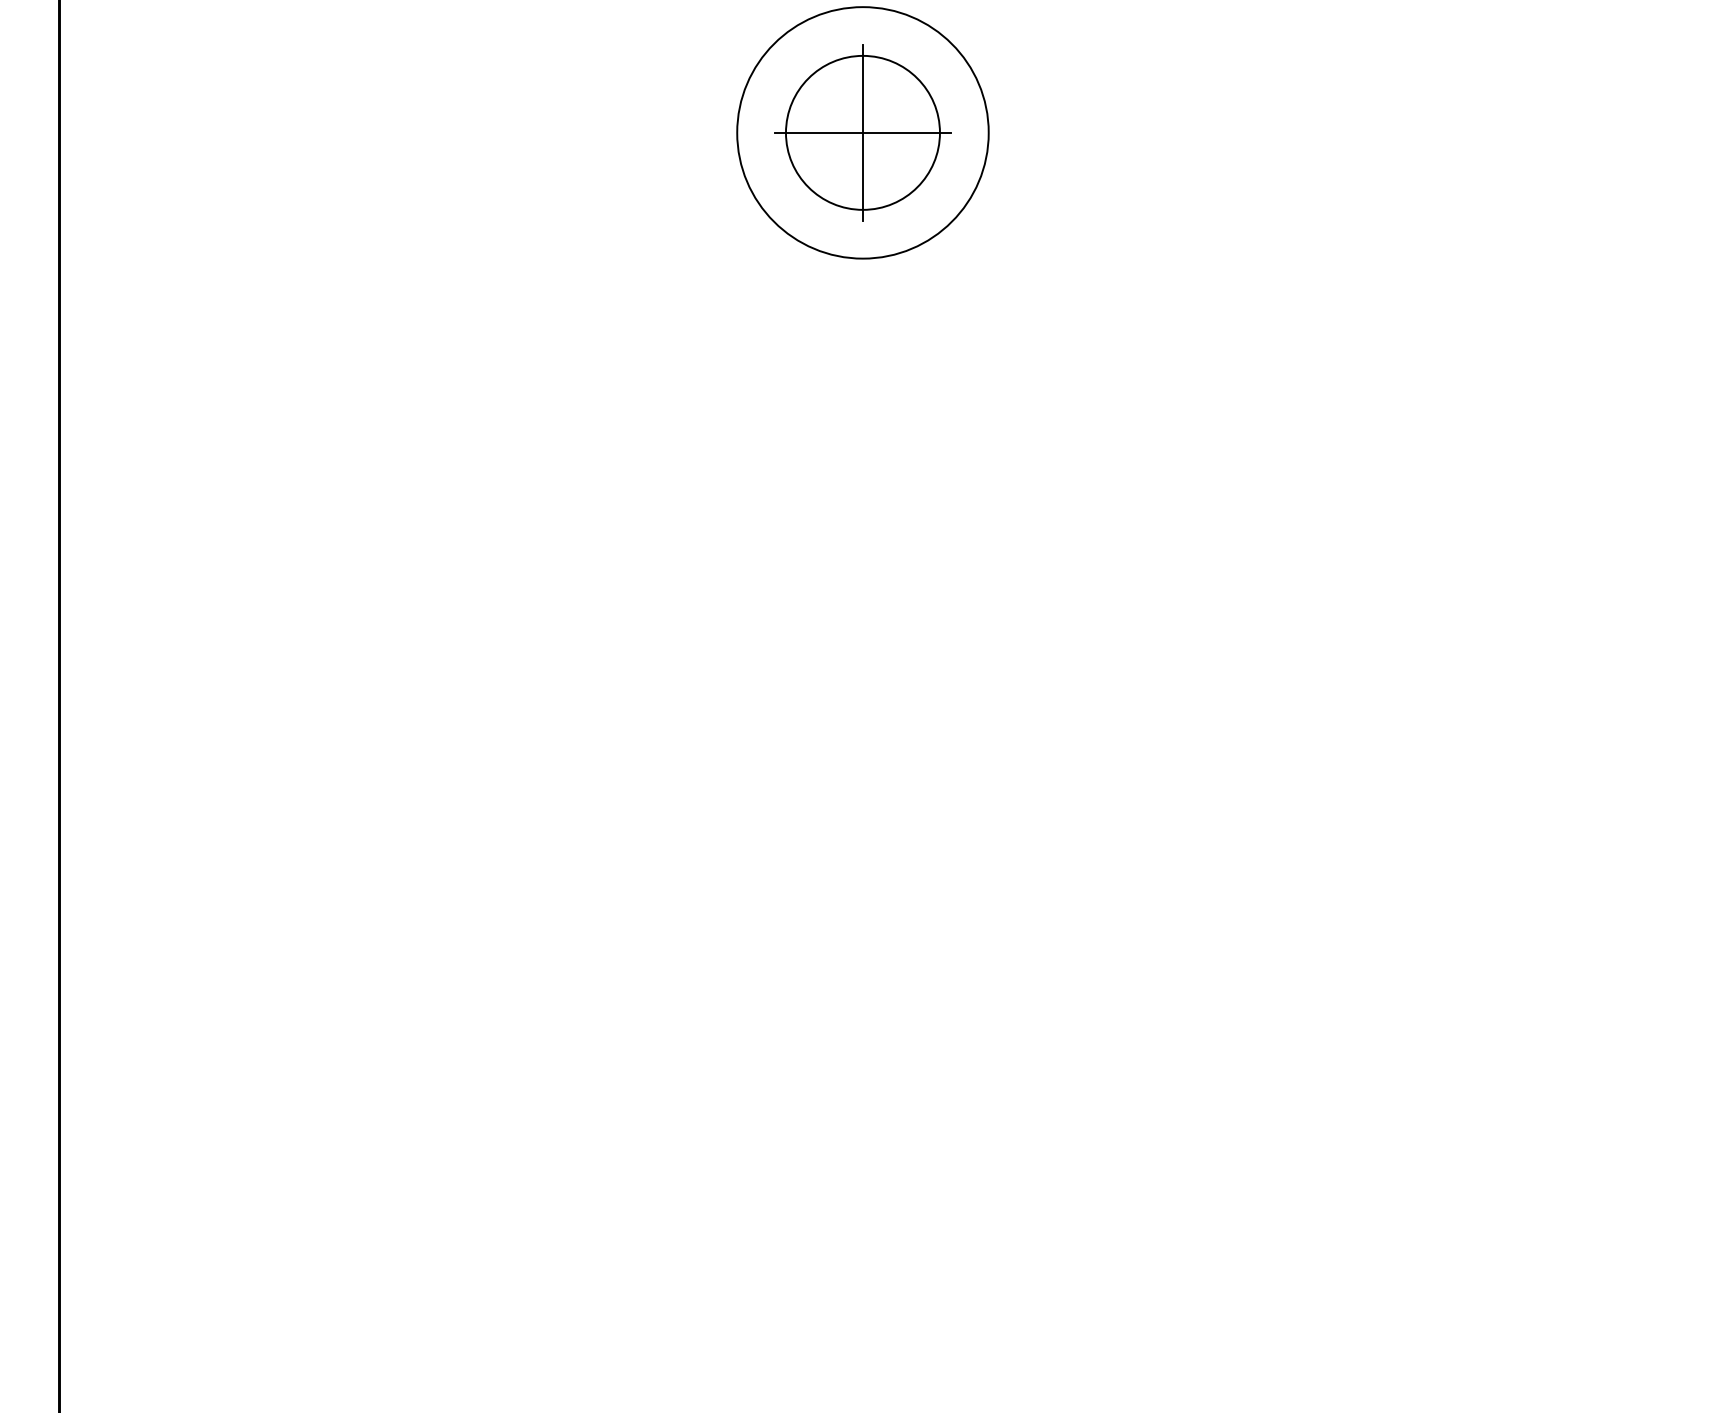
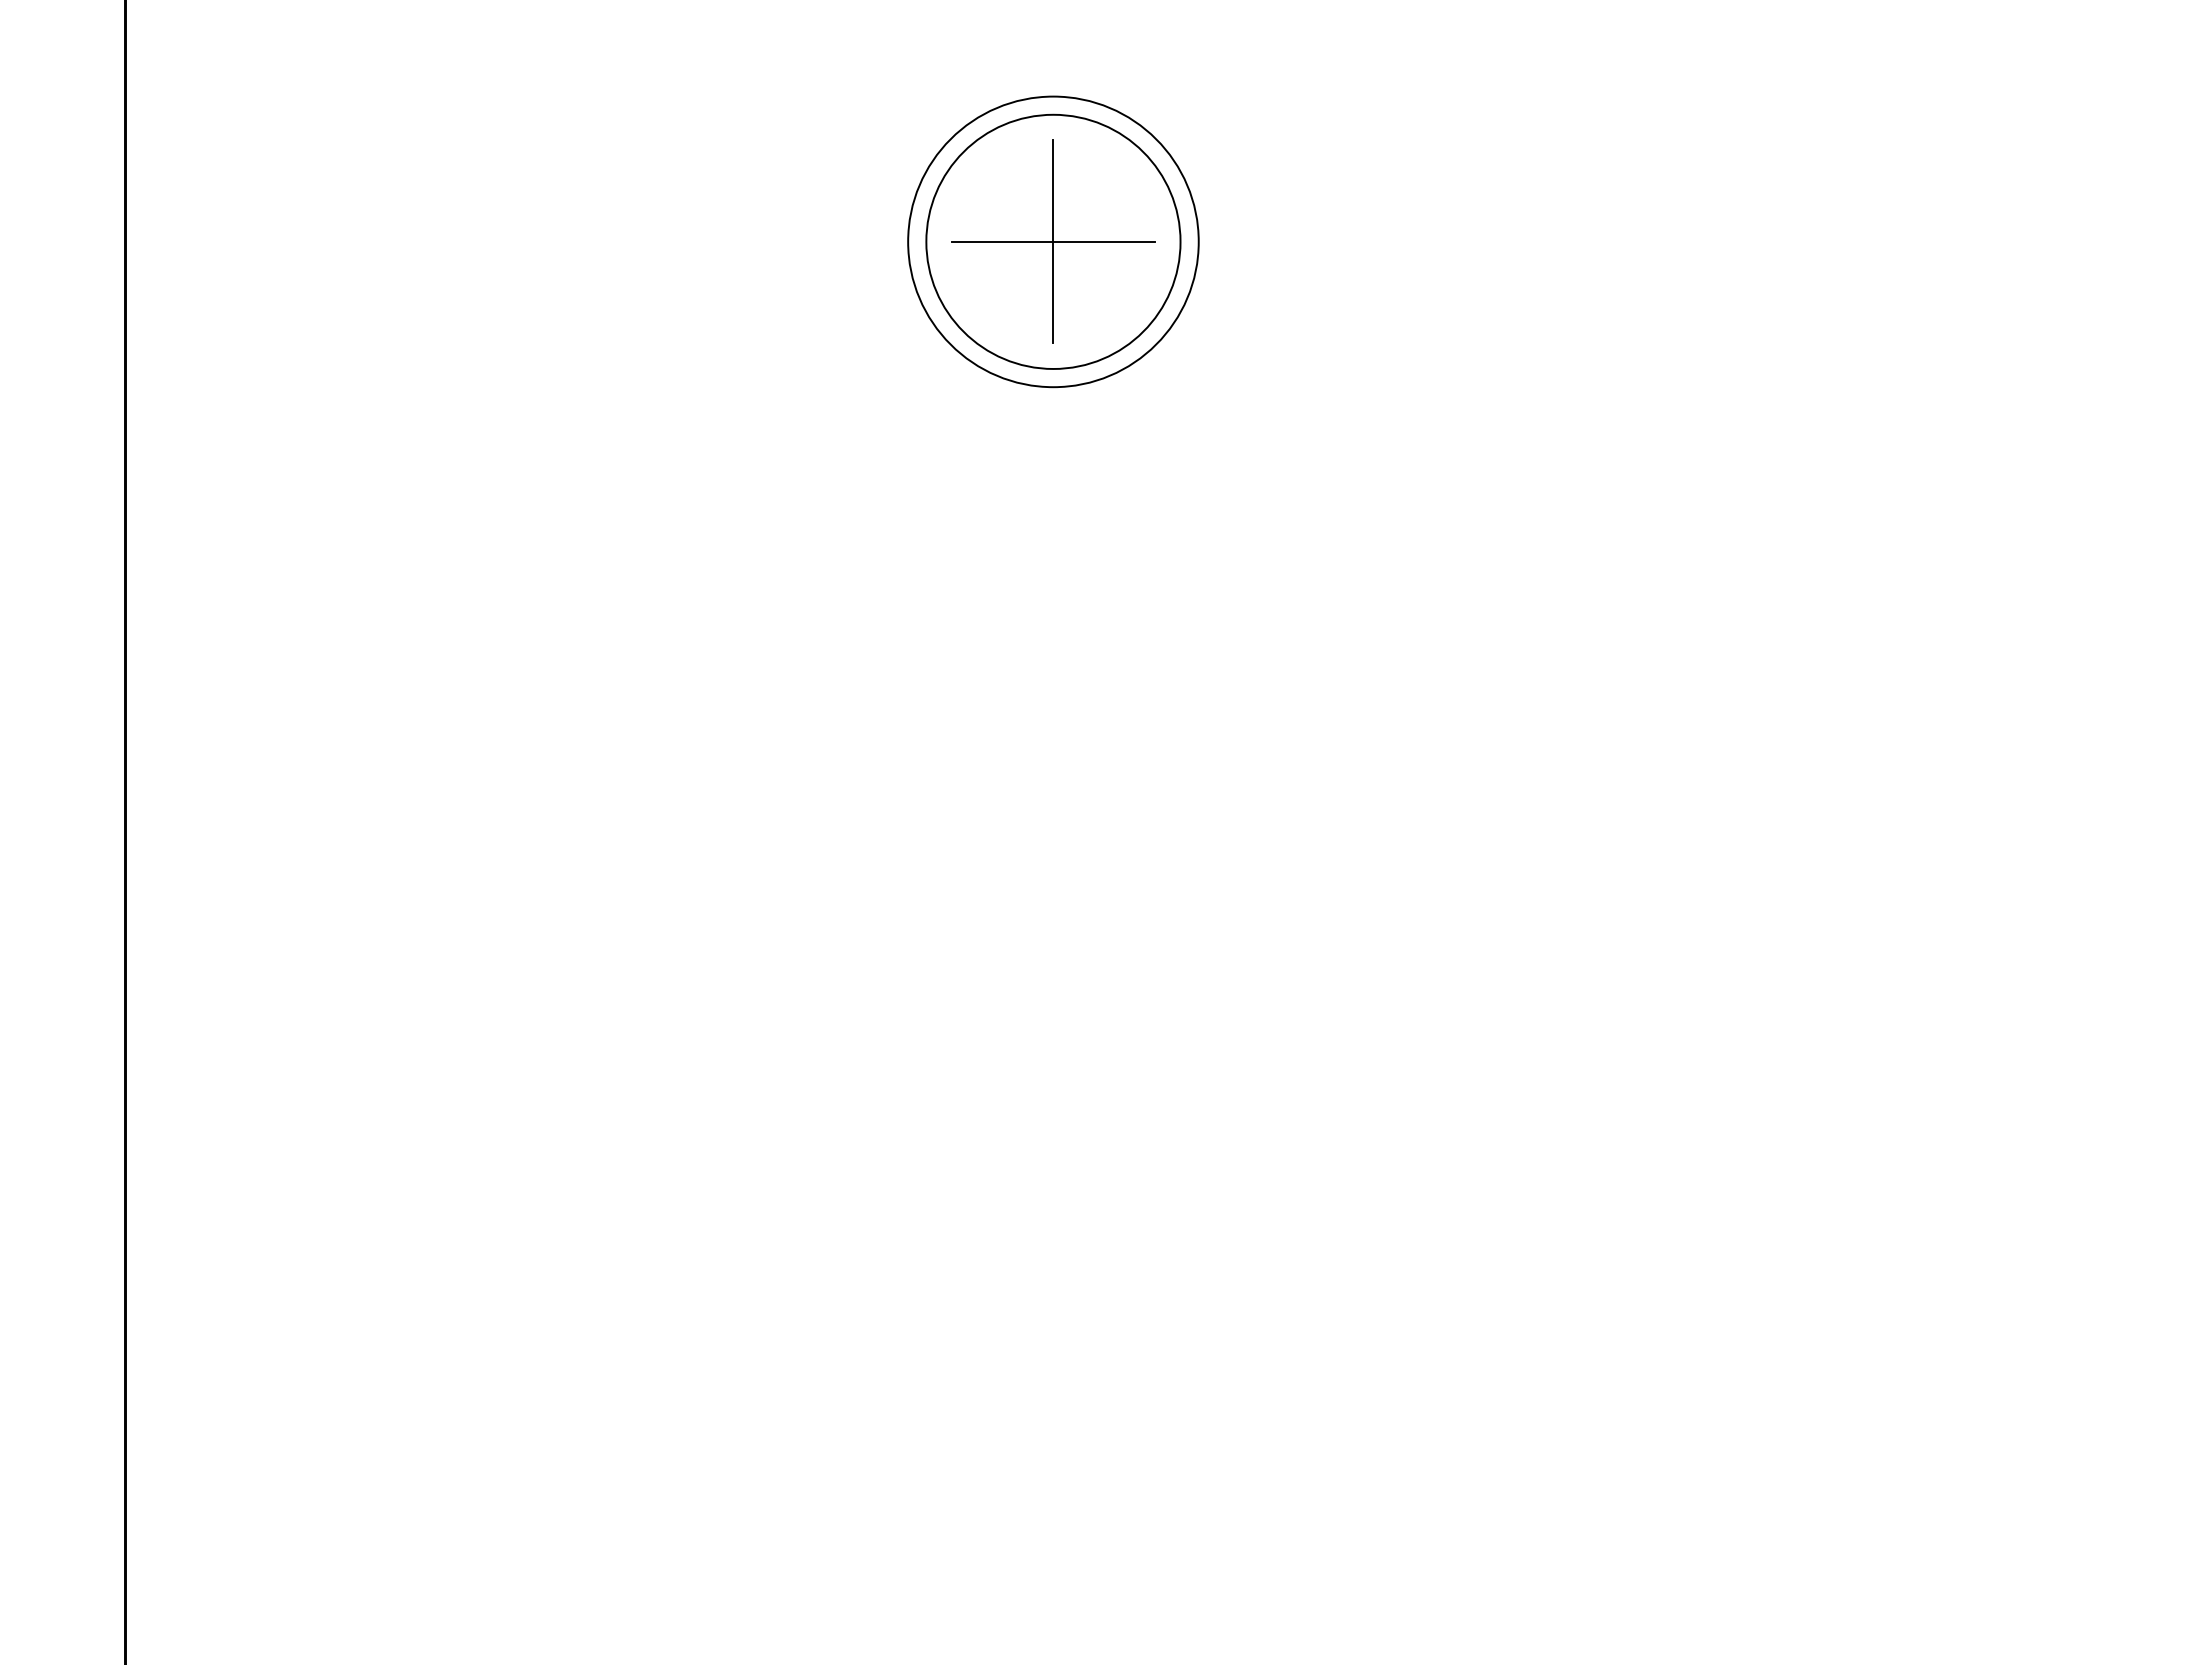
circle: (863, 132) -> (1053, 241), size x1.43

